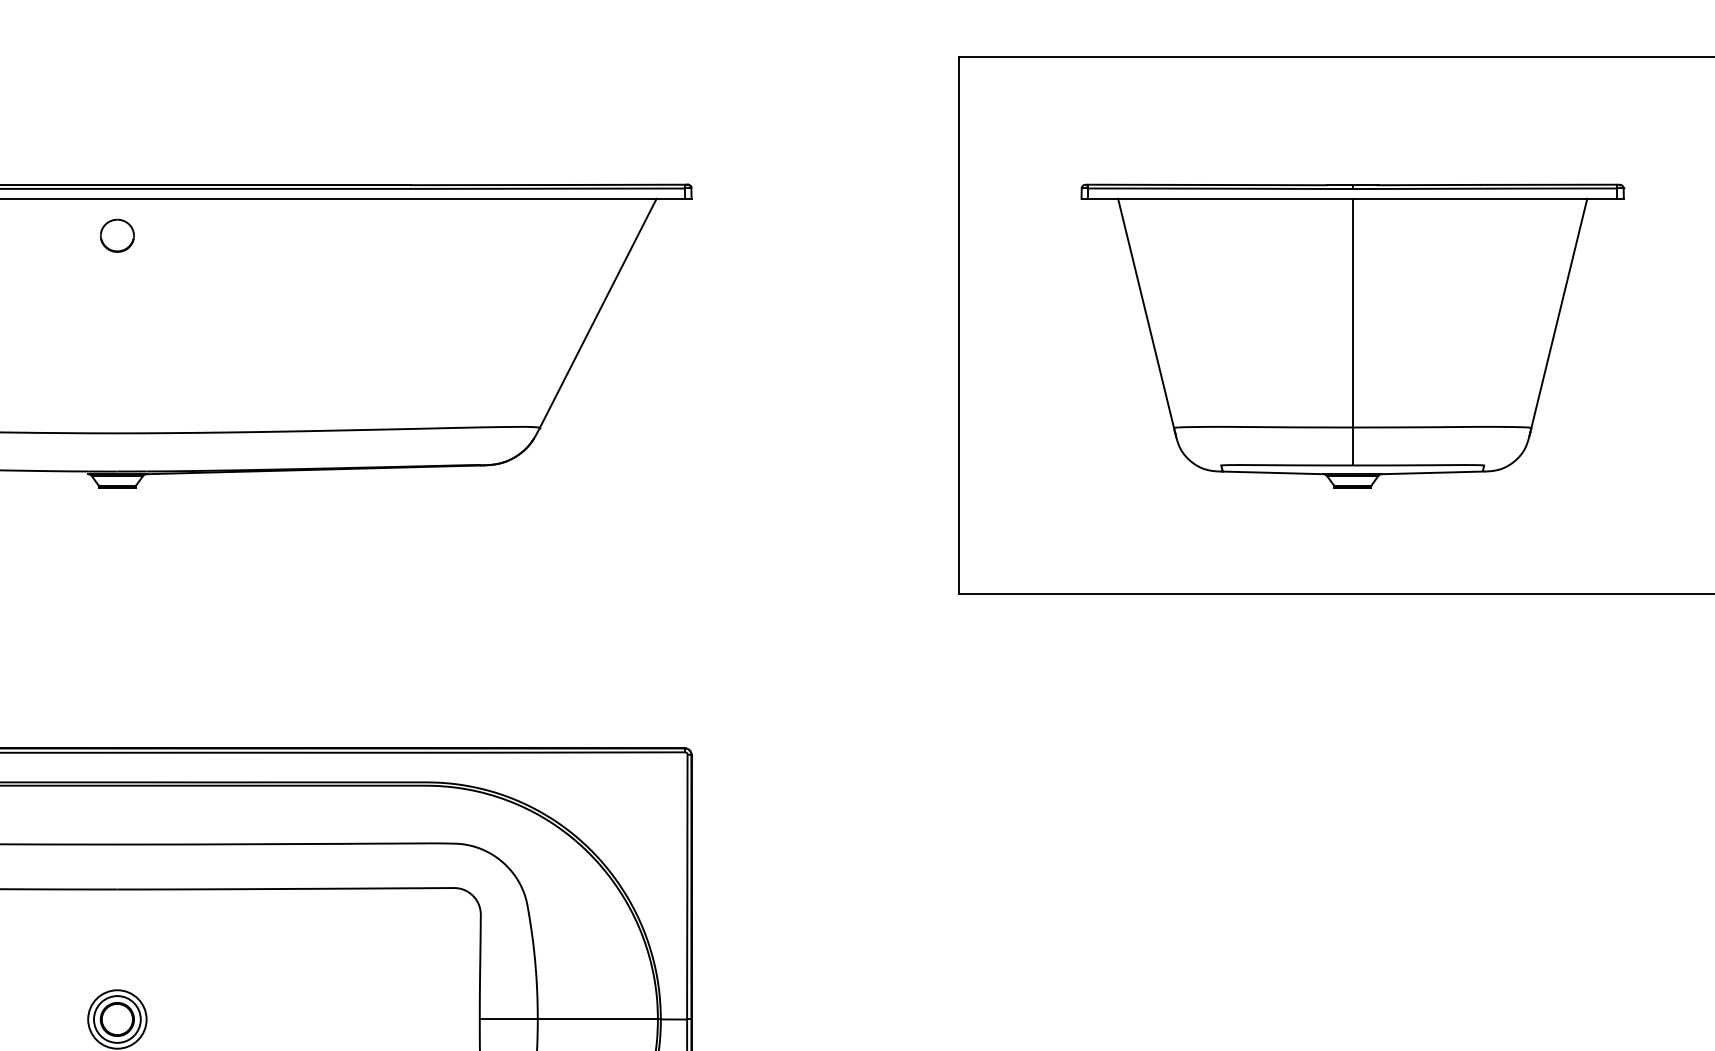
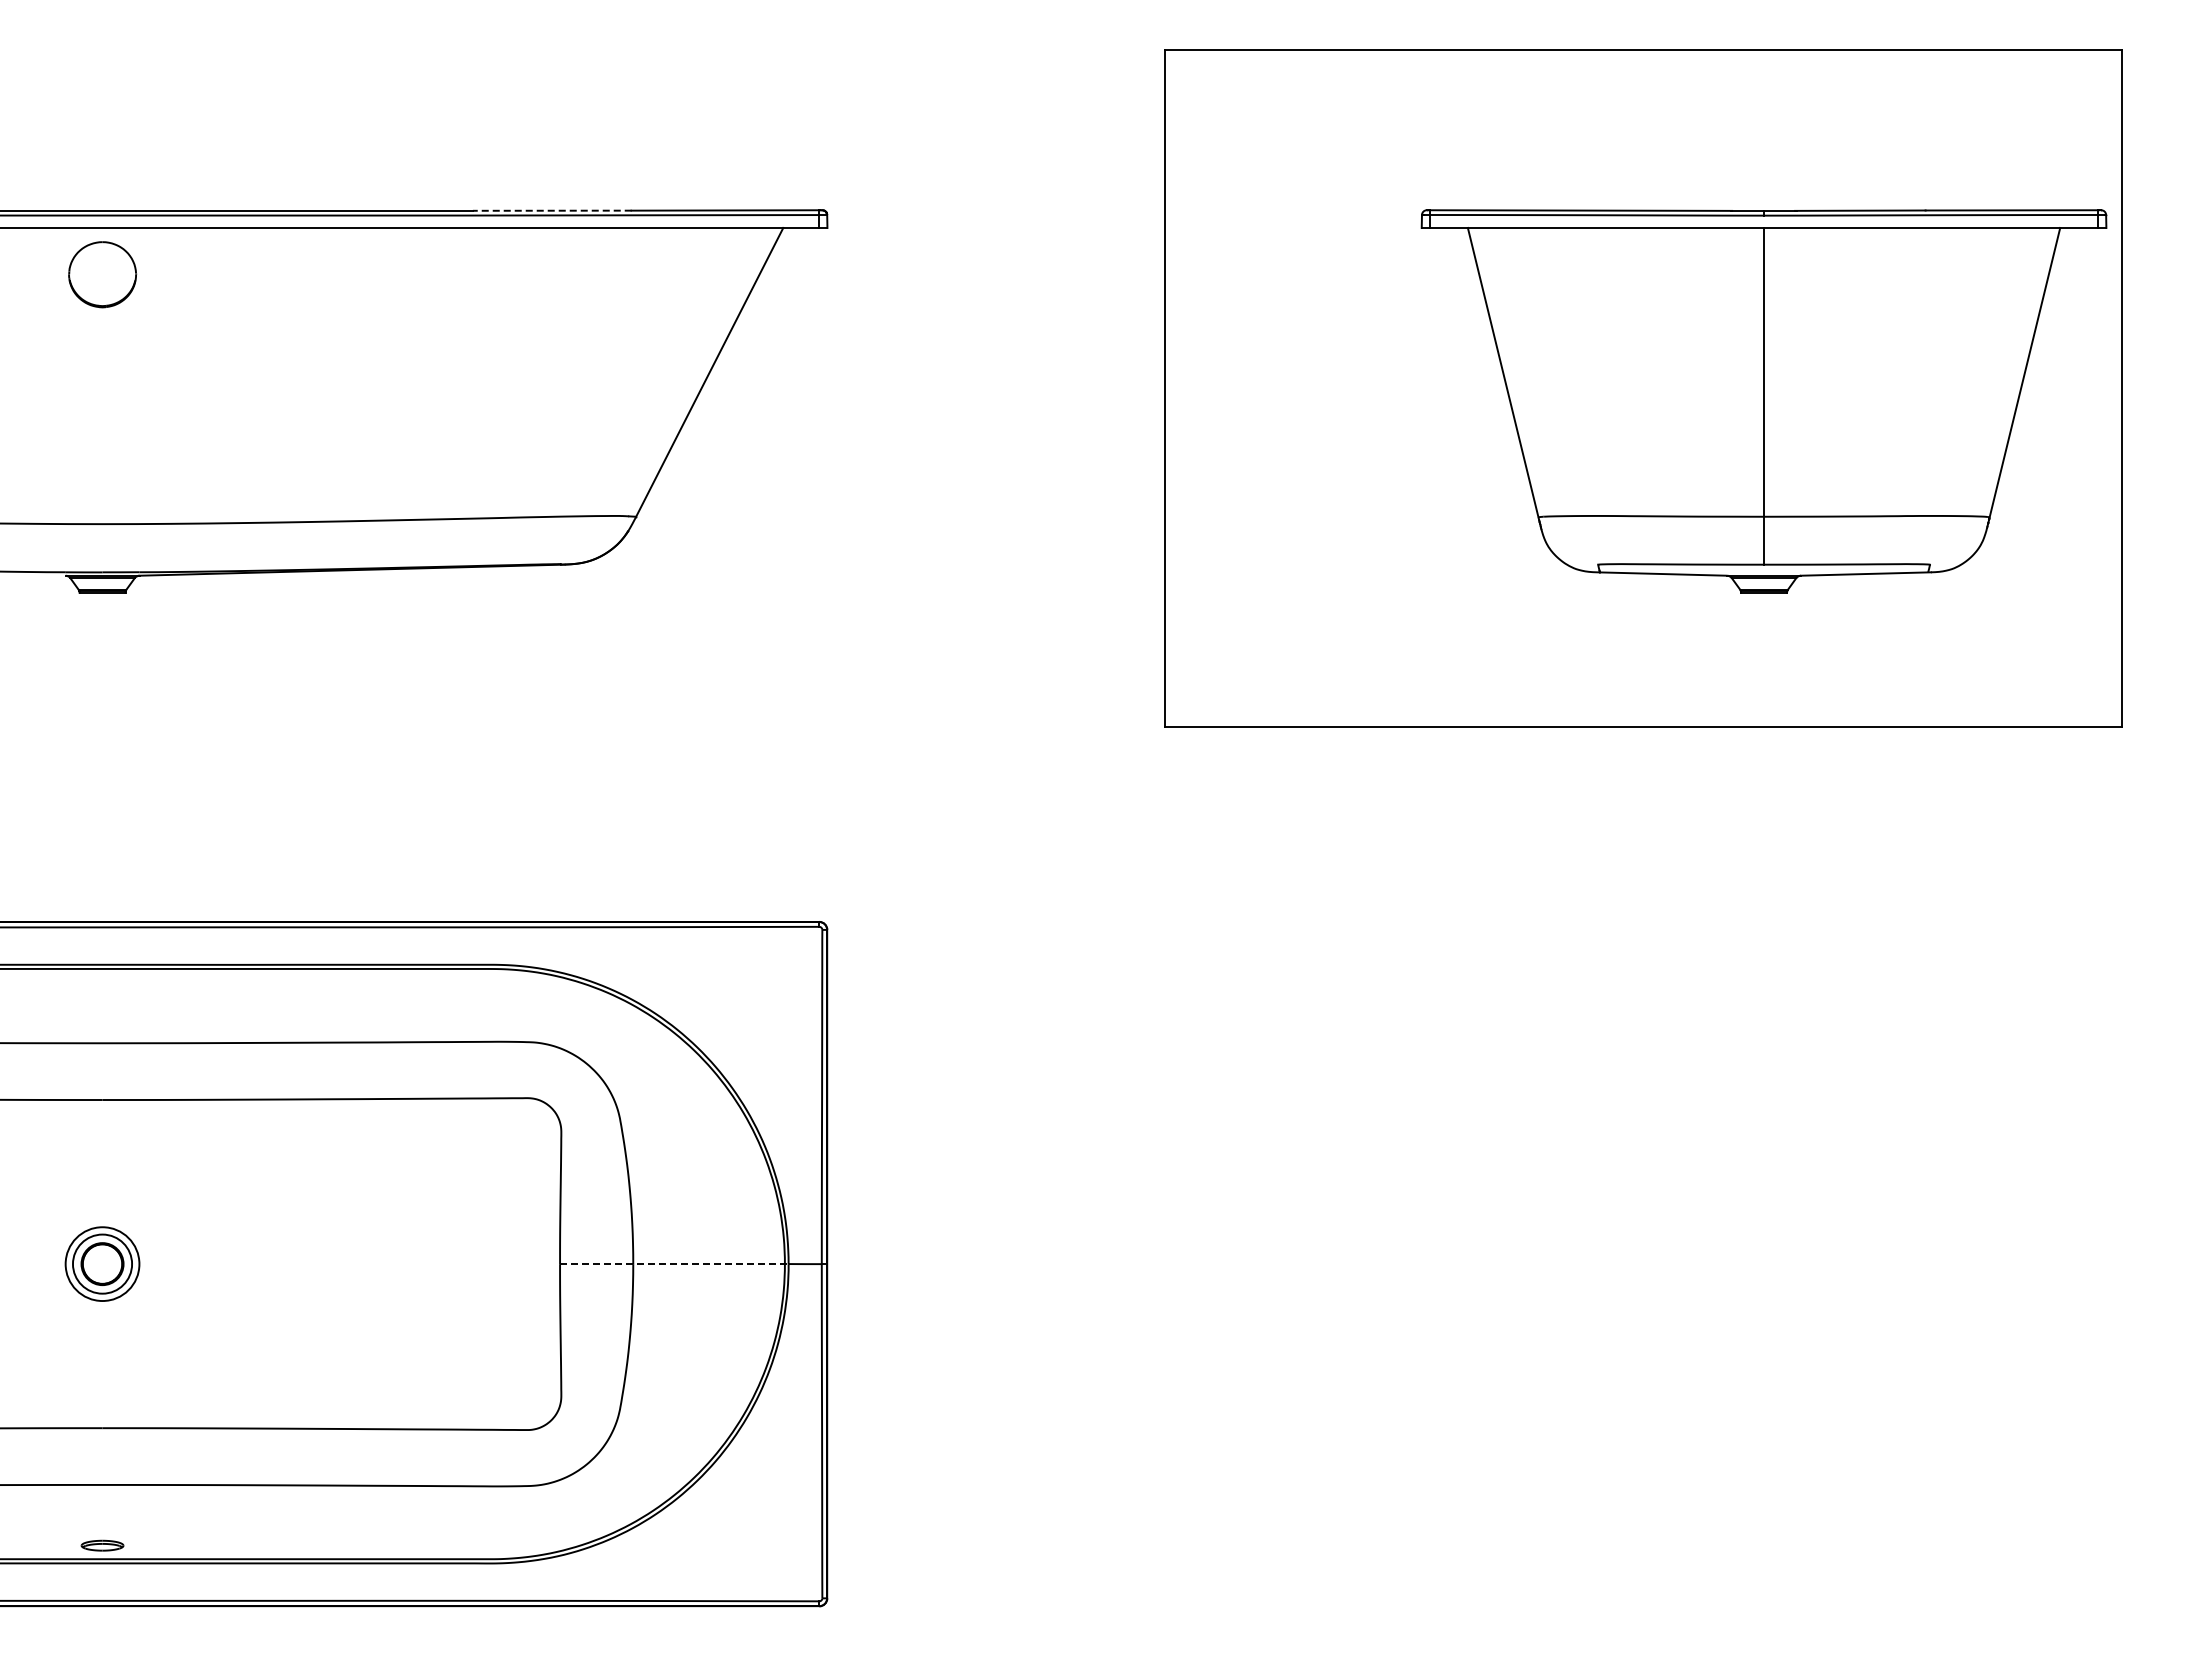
line: (473, 184) -> (551, 210), solid -> dashed
part: (117, 235) -> (102, 274), size x1.6
part: (1352, 336) -> (1763, 401), moved
line: (570, 1019) -> (674, 1264), solid -> dashed

